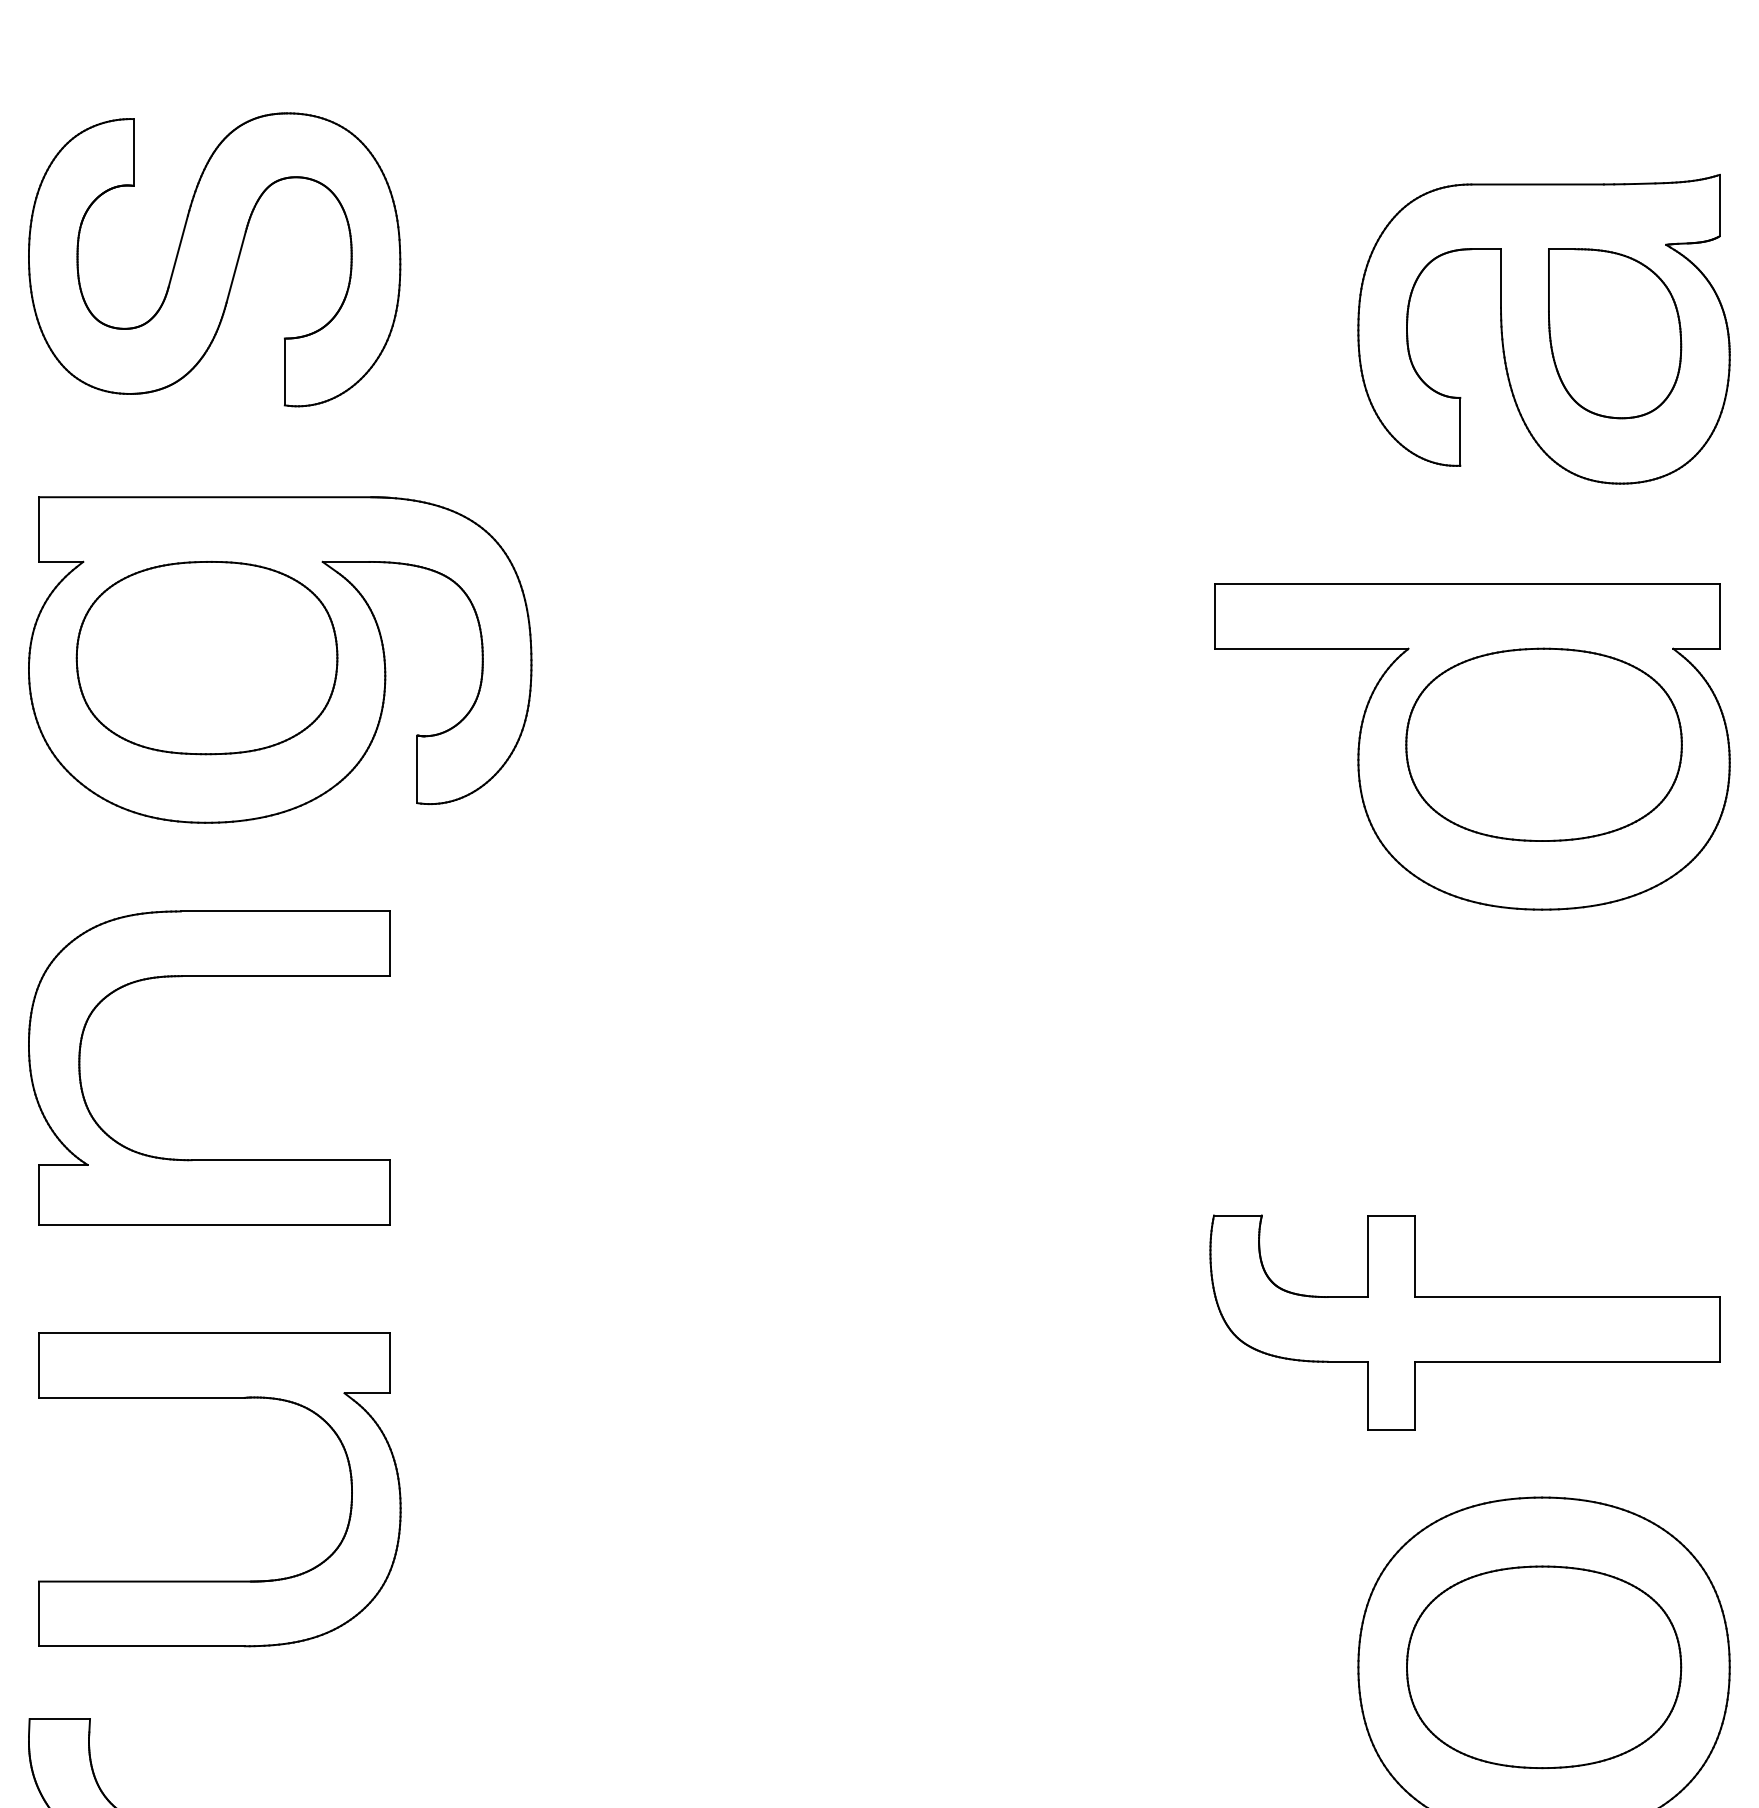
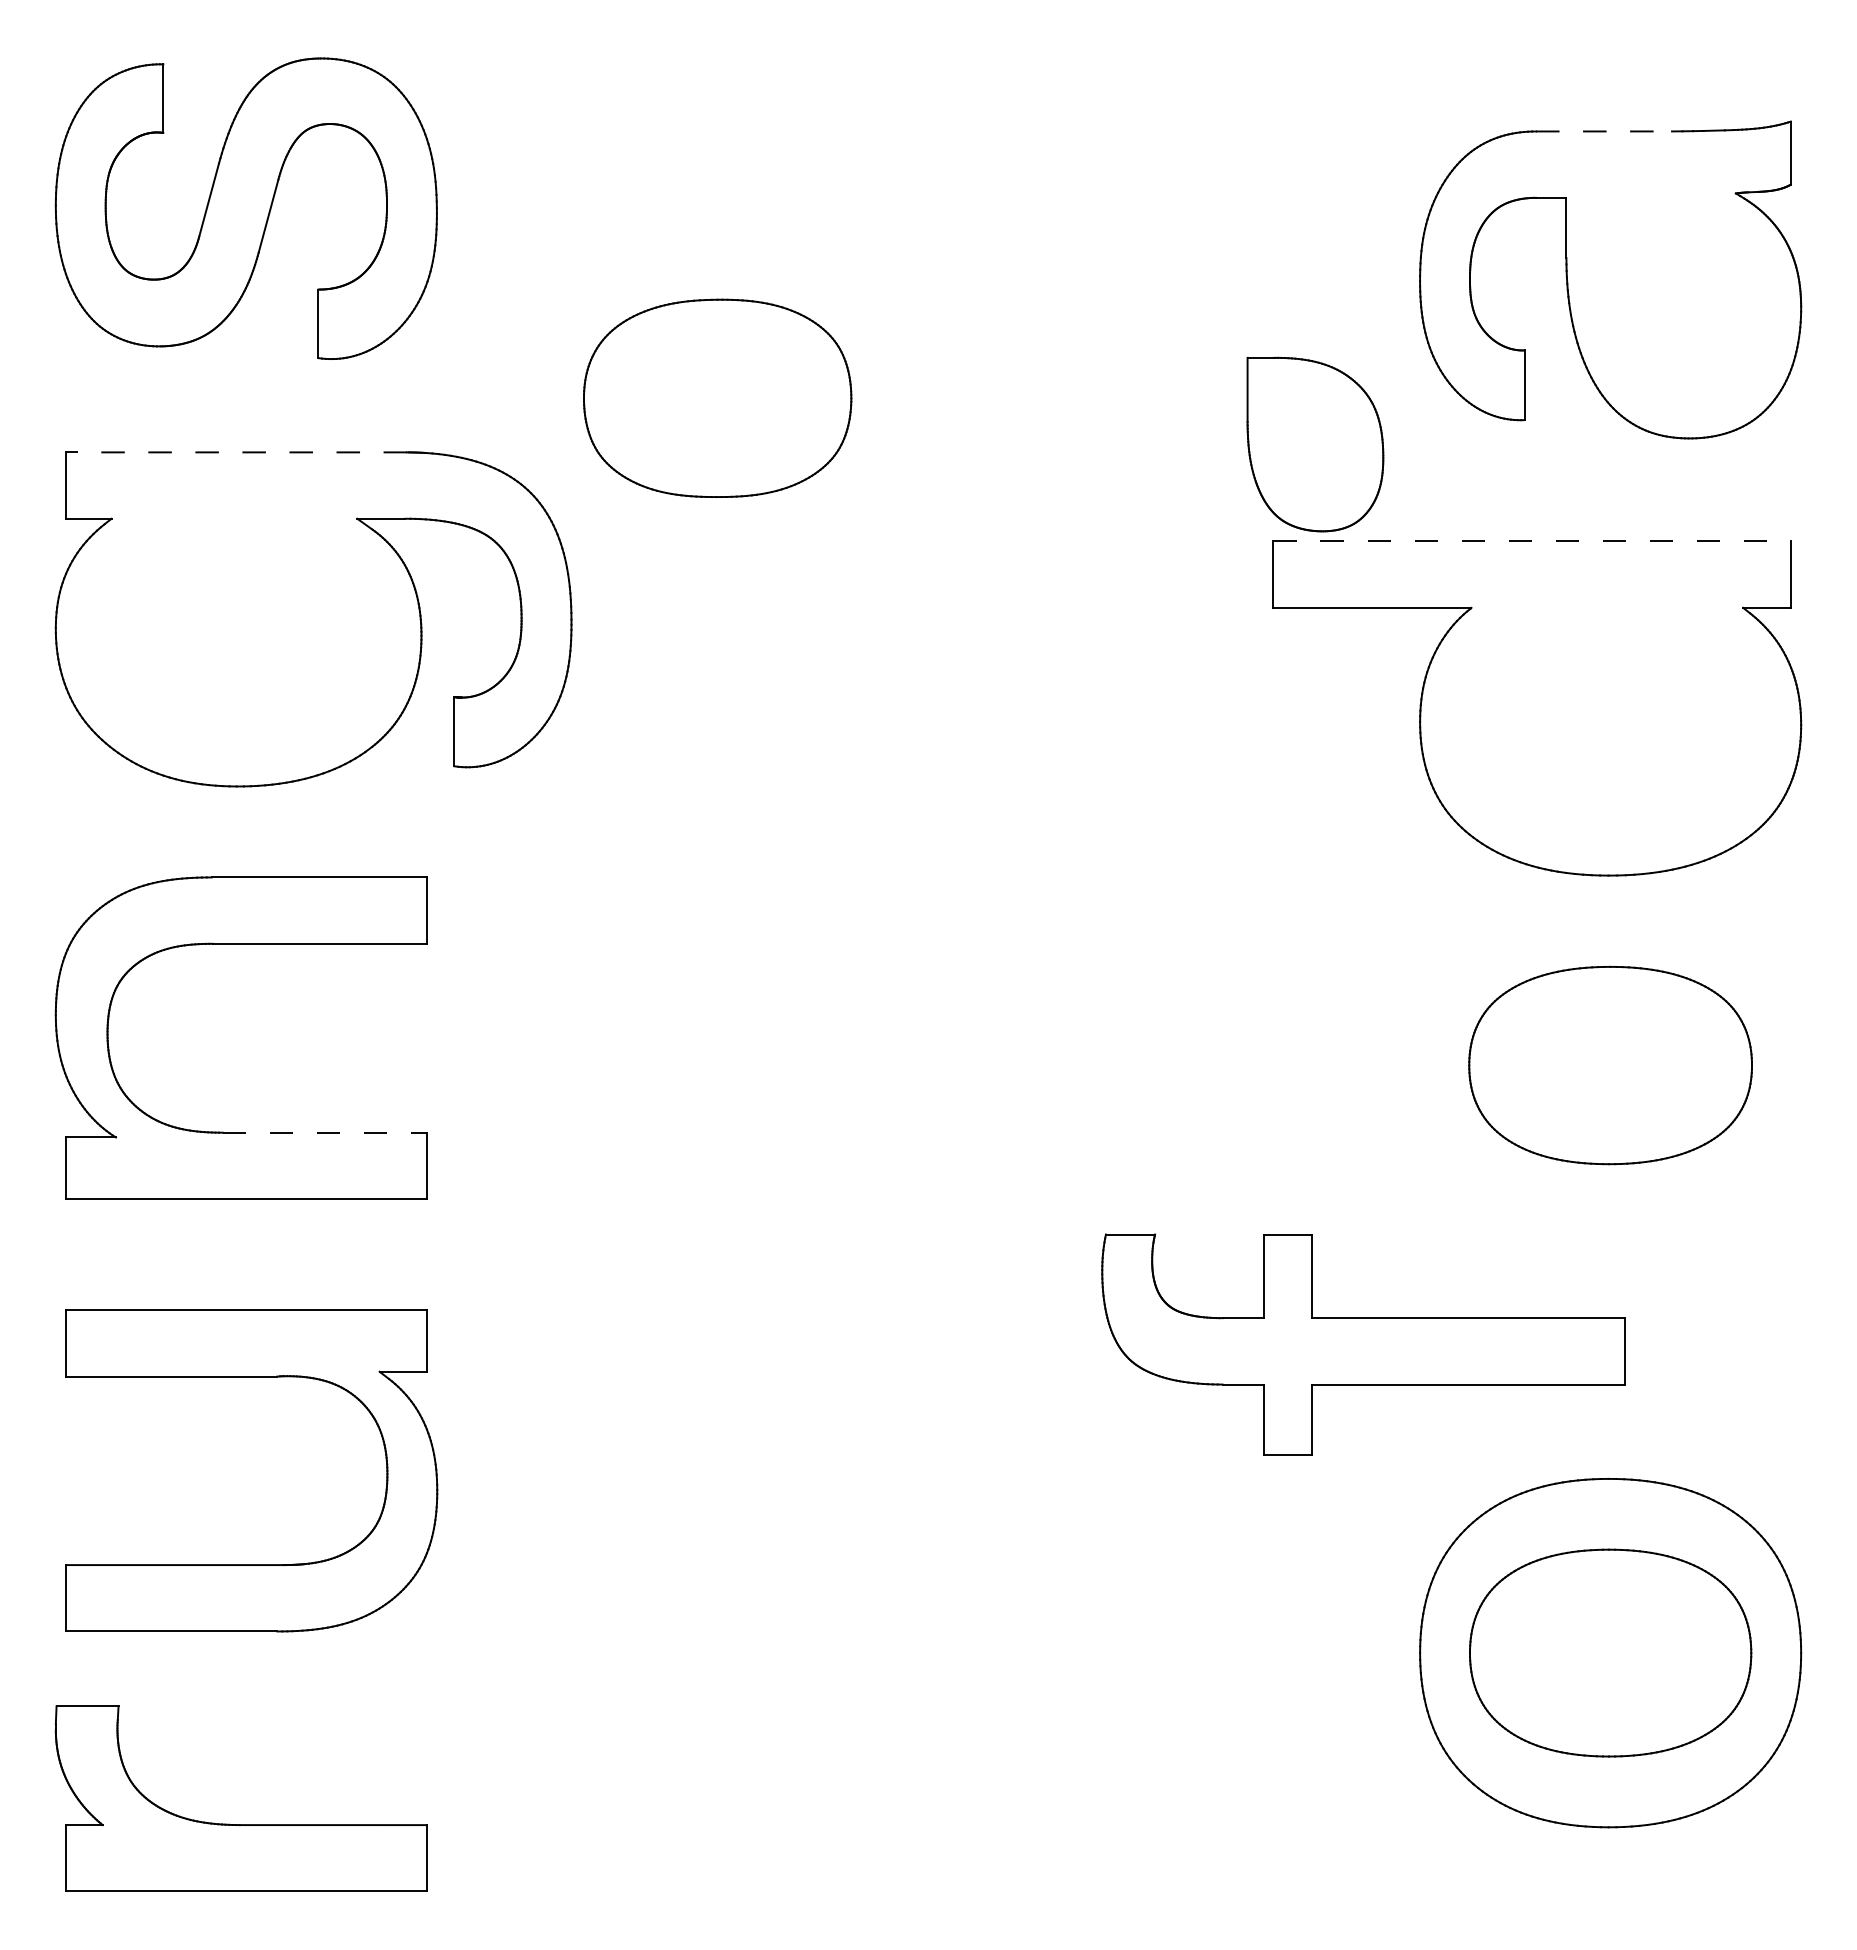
line: (1537, 184) -> (1603, 131), solid -> dashed
part: (1615, 333) -> (1315, 444), moved
line: (204, 497) -> (236, 452), solid -> dashed
line: (1467, 584) -> (1532, 541), solid -> dashed
part: (206, 657) -> (717, 397), moved
part: (1543, 744) -> (1610, 1065), moved
line: (290, 1160) -> (324, 1132), solid -> dashed
part: (1465, 1322) -> (1363, 1344), moved

